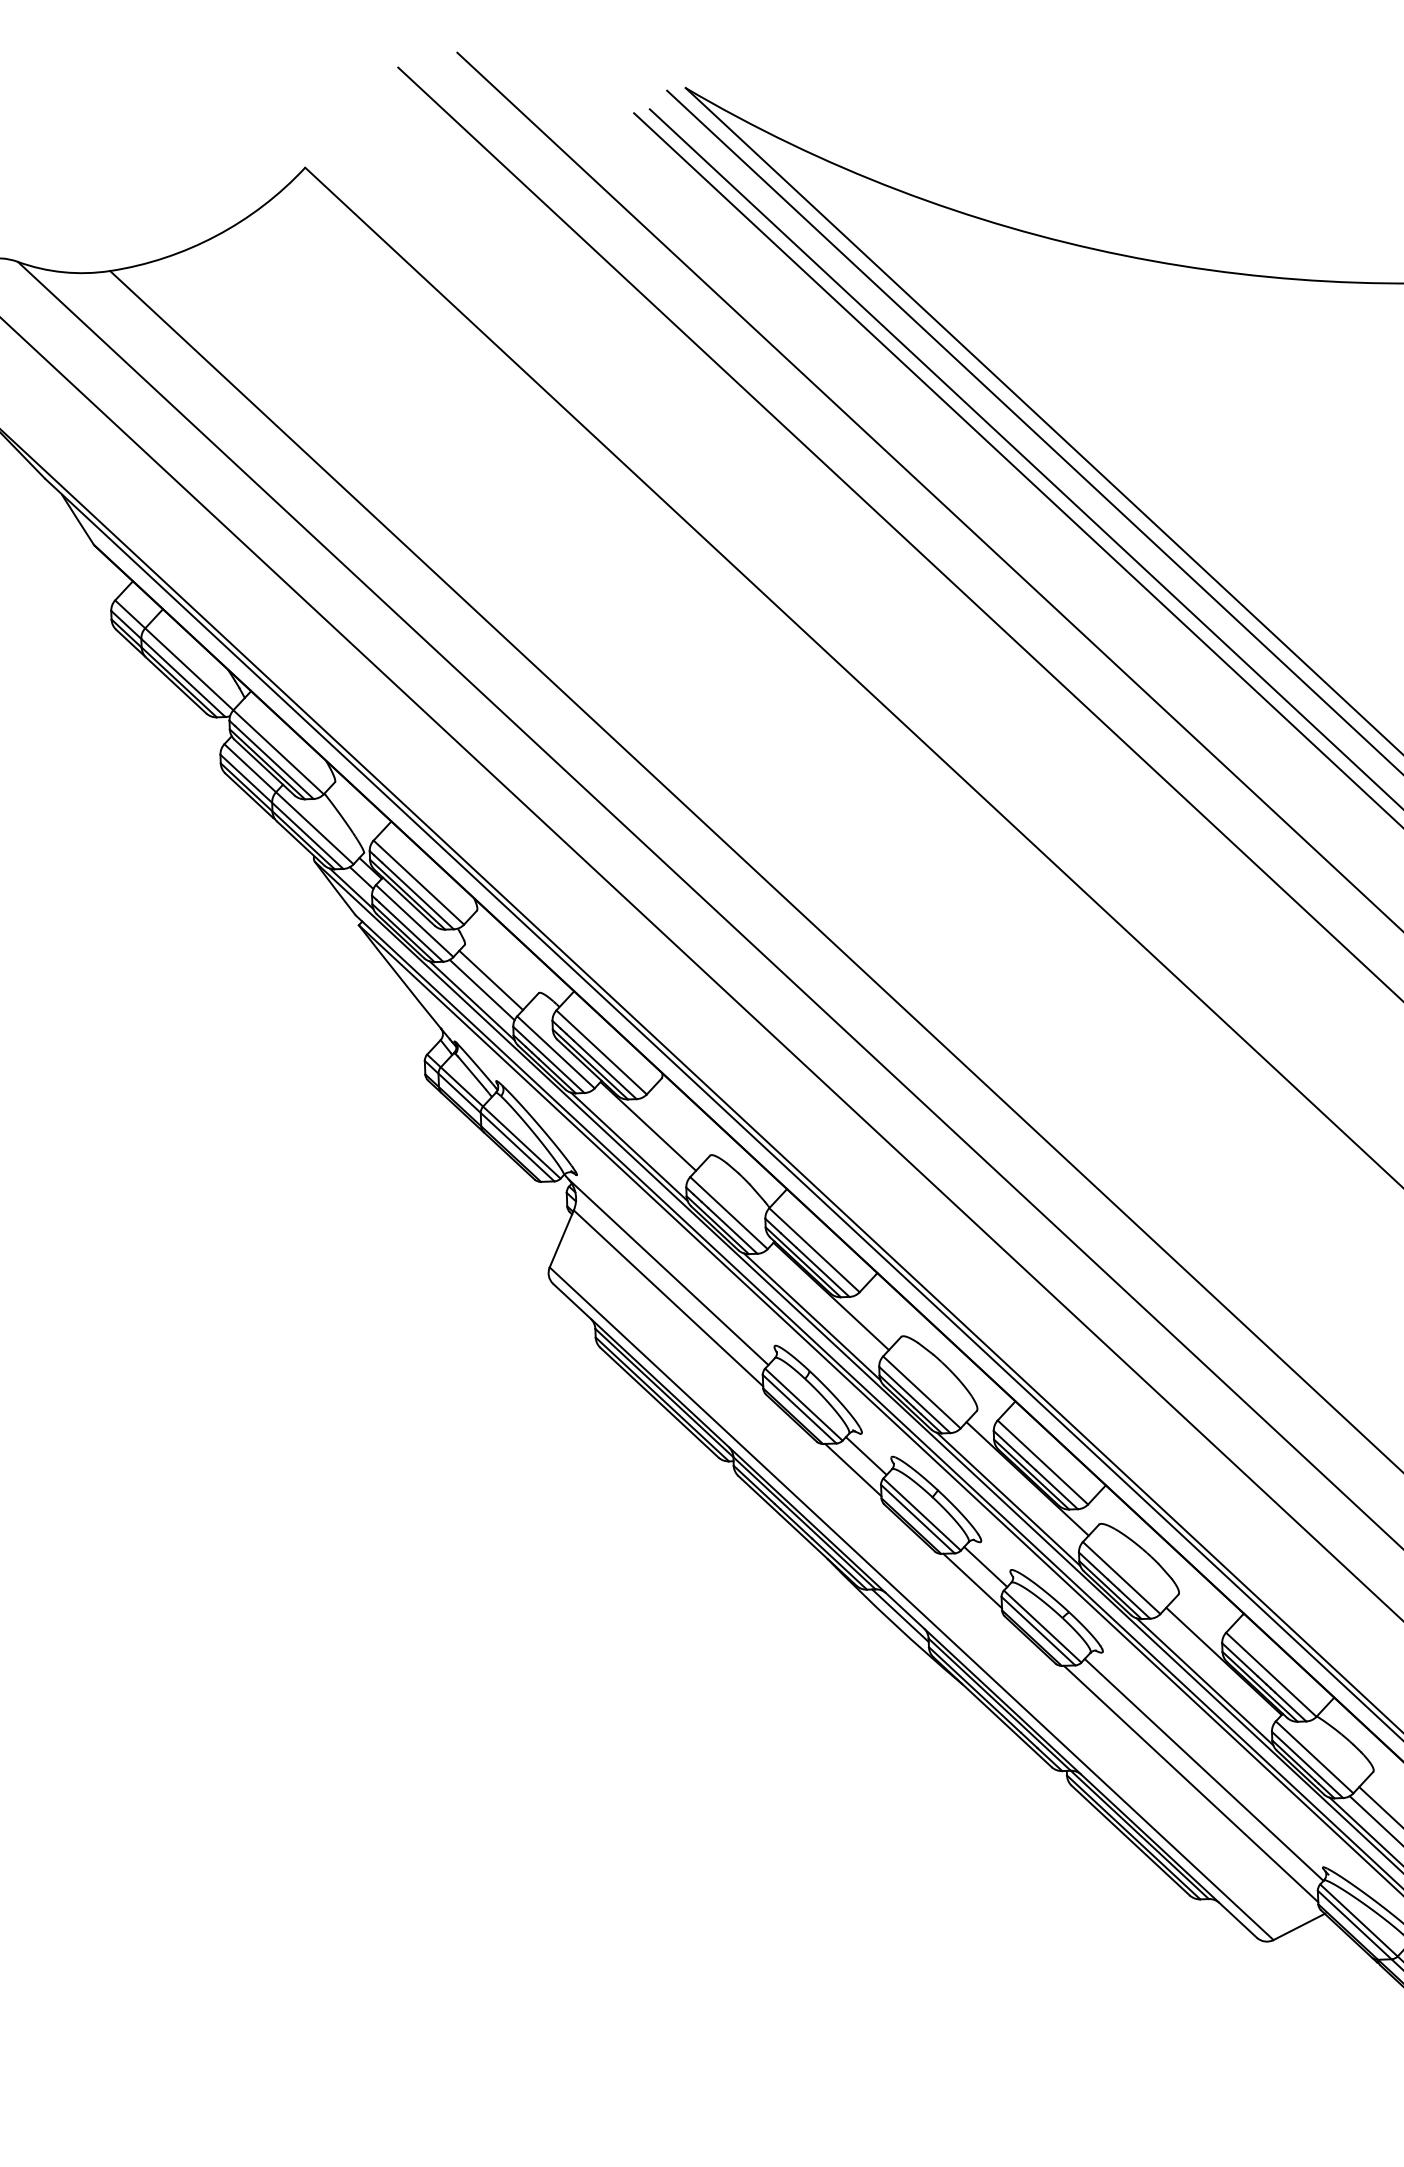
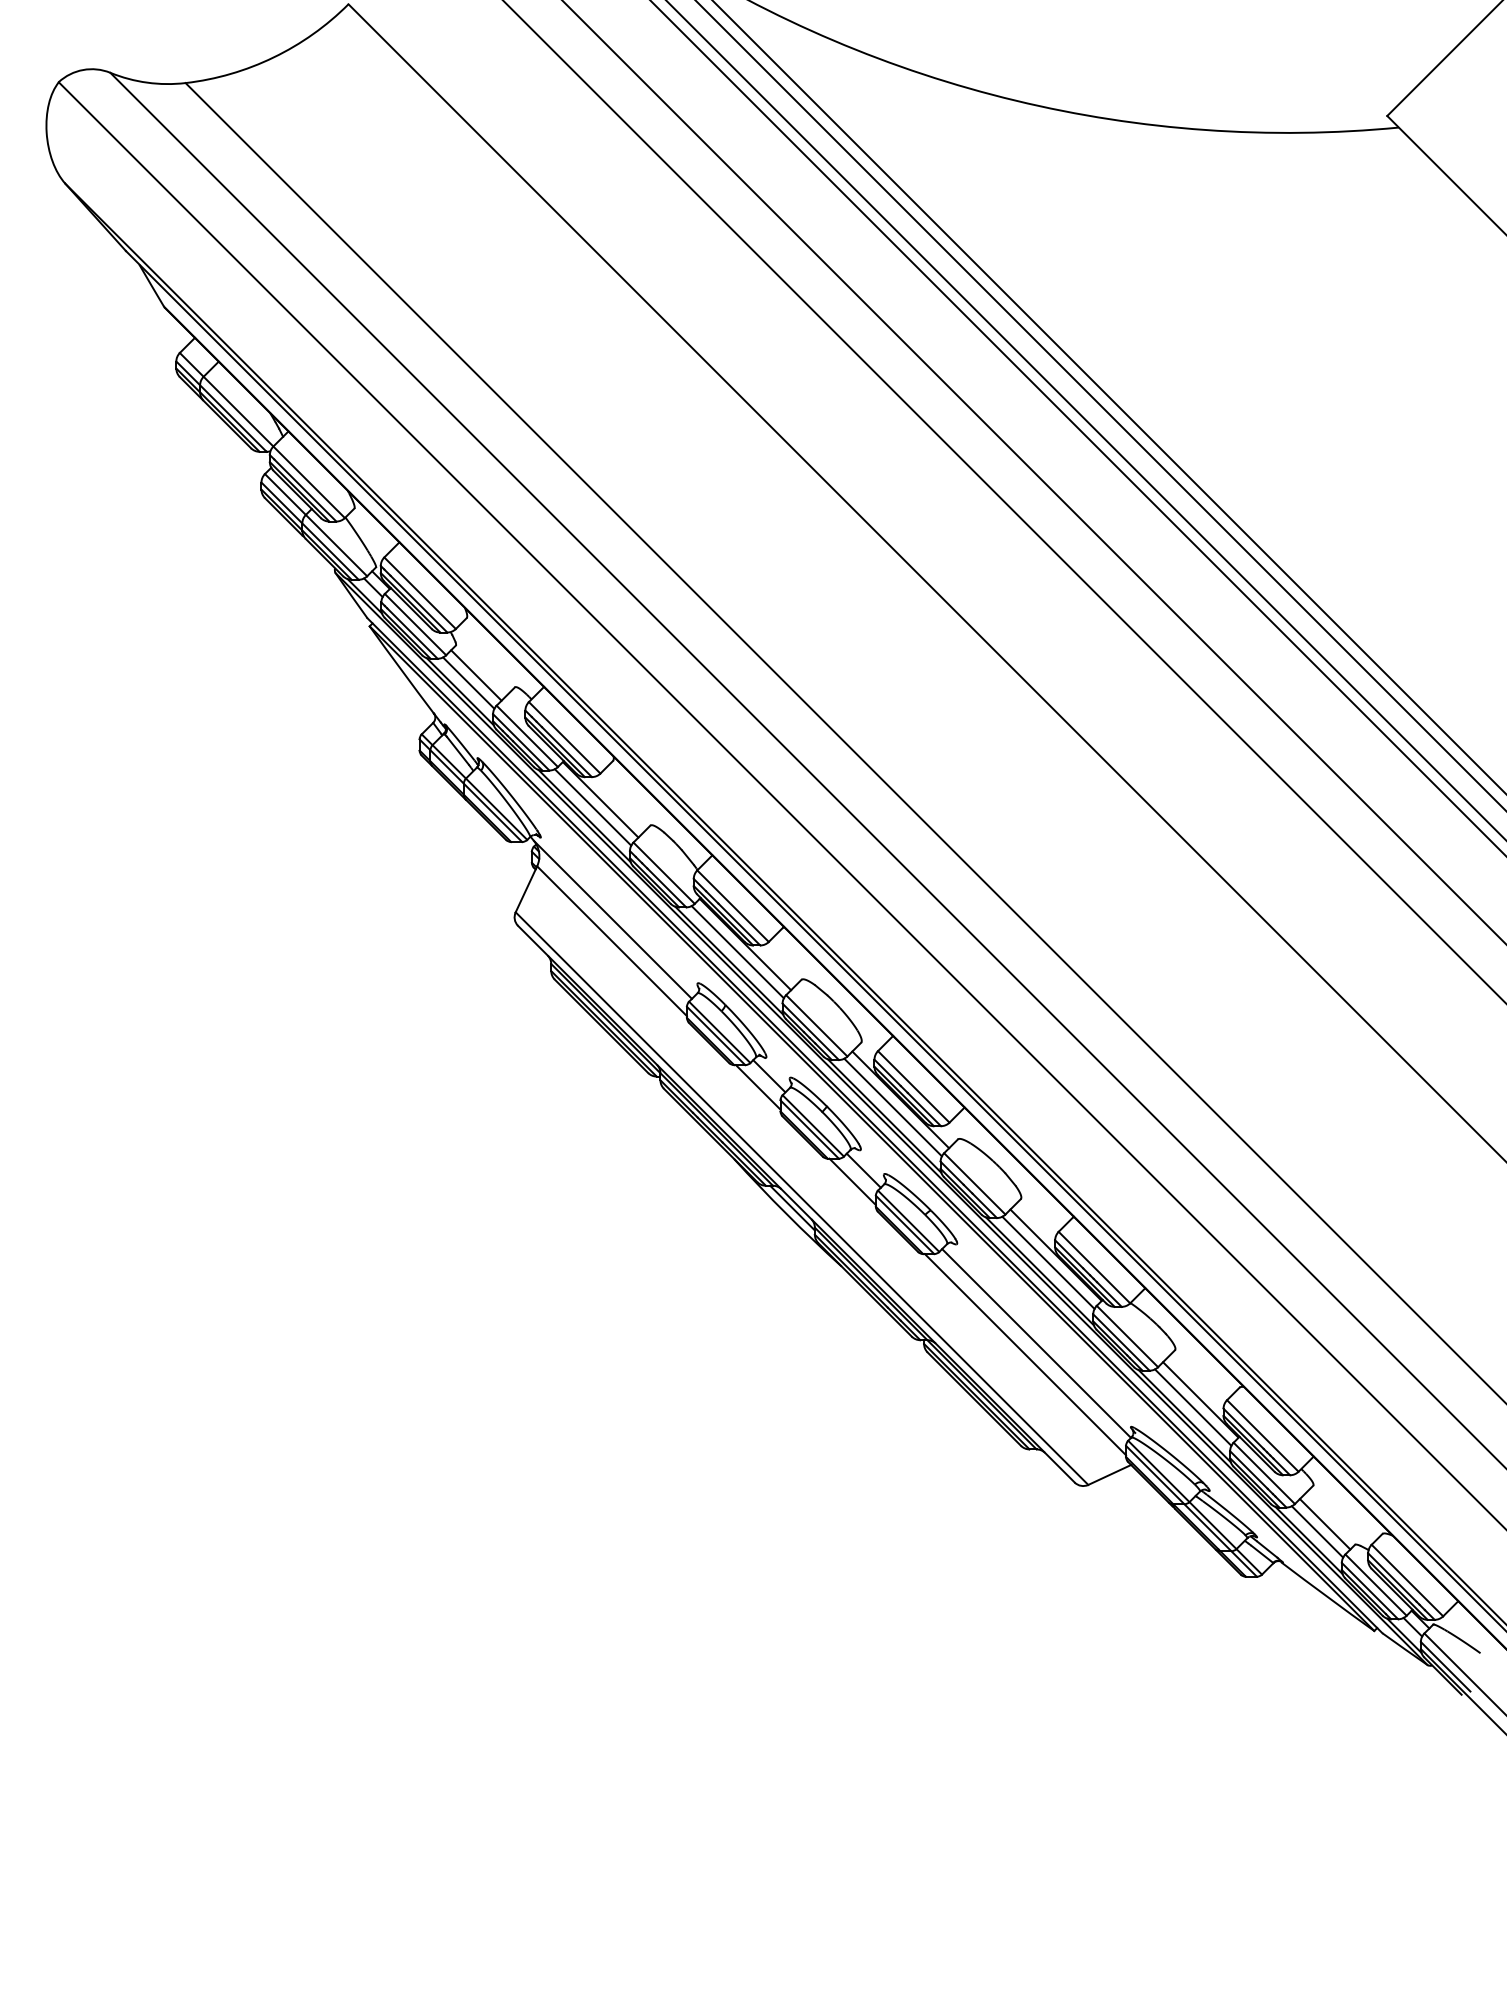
line: (638, 1136) -> (592, 807), added
line: (821, 1306) -> (737, 952), added
line: (1017, 1488) -> (892, 1107), added
line: (1215, 1670) -> (1048, 1262), added

